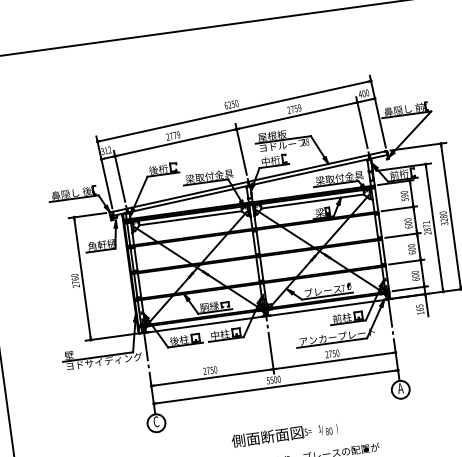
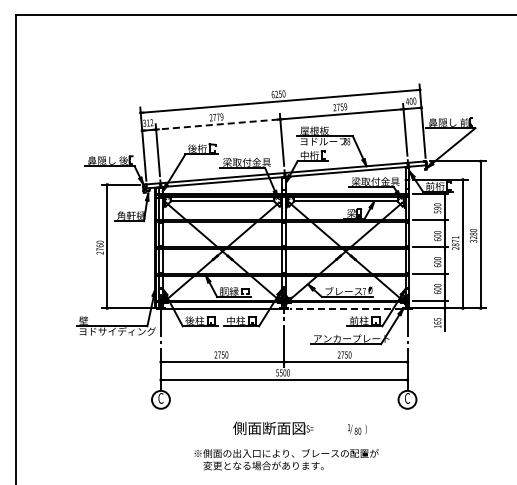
line: (175, 142) -> (217, 124), solid -> dashed
line: (326, 307) -> (345, 308), solid -> dashed
text: (400, 388) -> (407, 398), A -> C
text: (328, 429) -> (357, 429), moved

